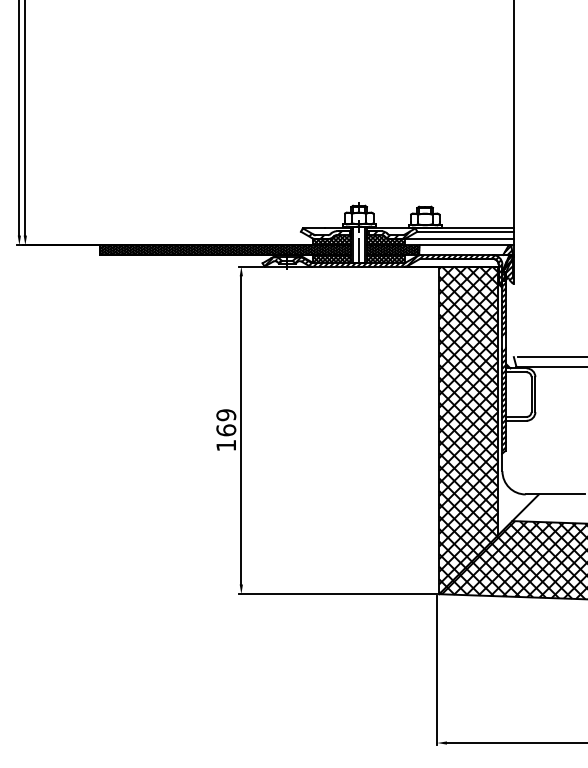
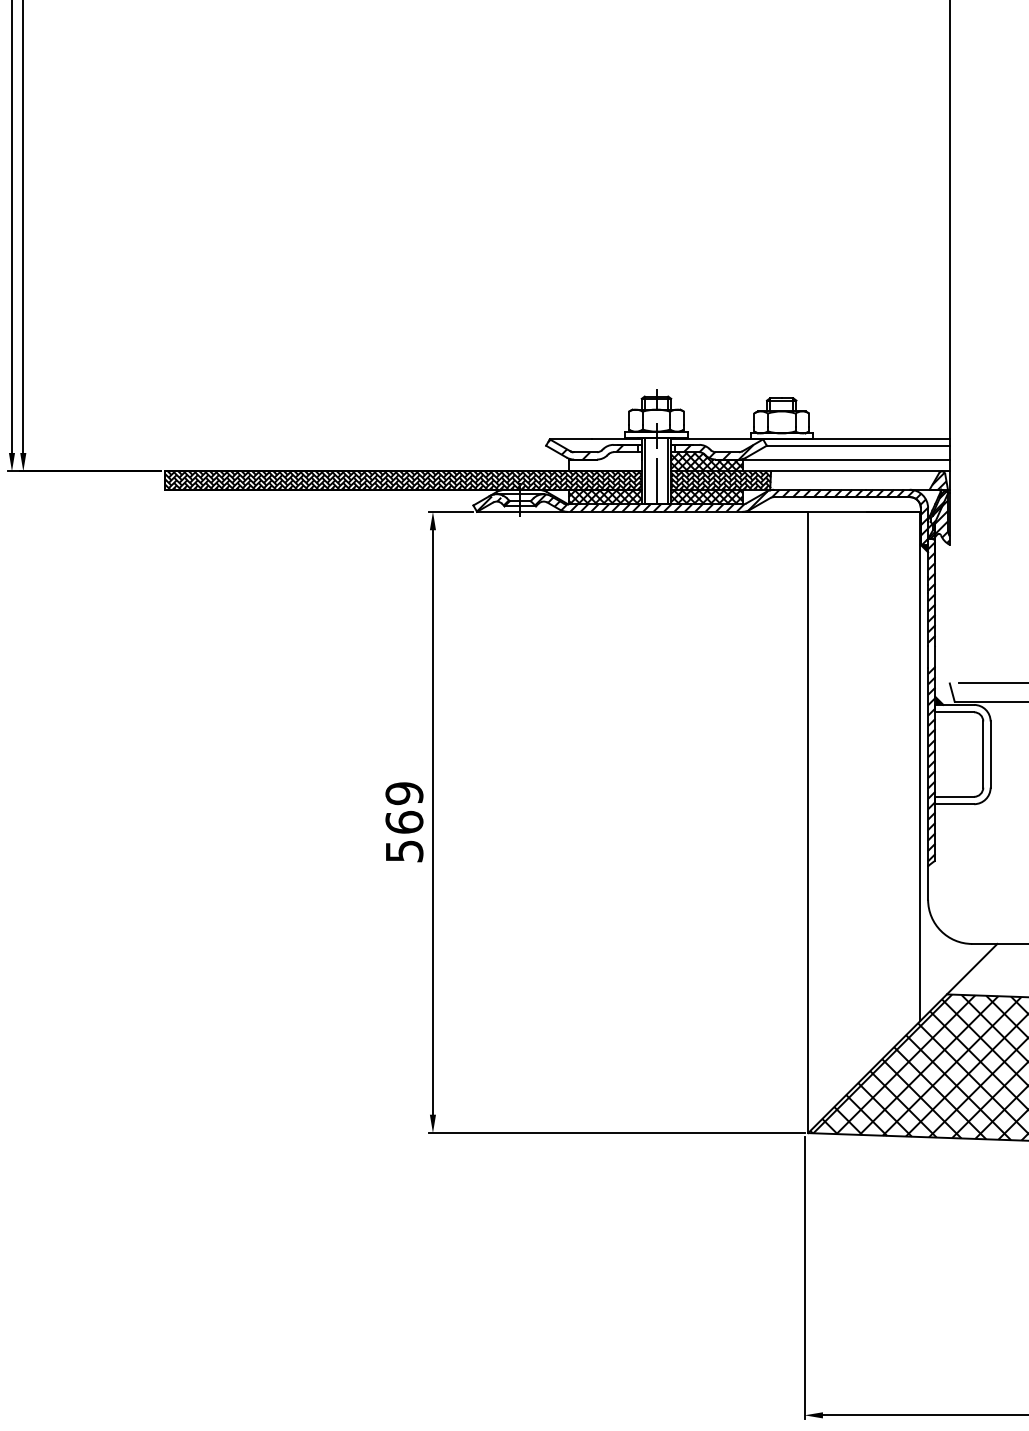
hatch: (331, 240) -> (603, 462), removed
hatch: (468, 429) -> (863, 820), removed
text: (226, 445) -> (404, 851), 169 -> 569

